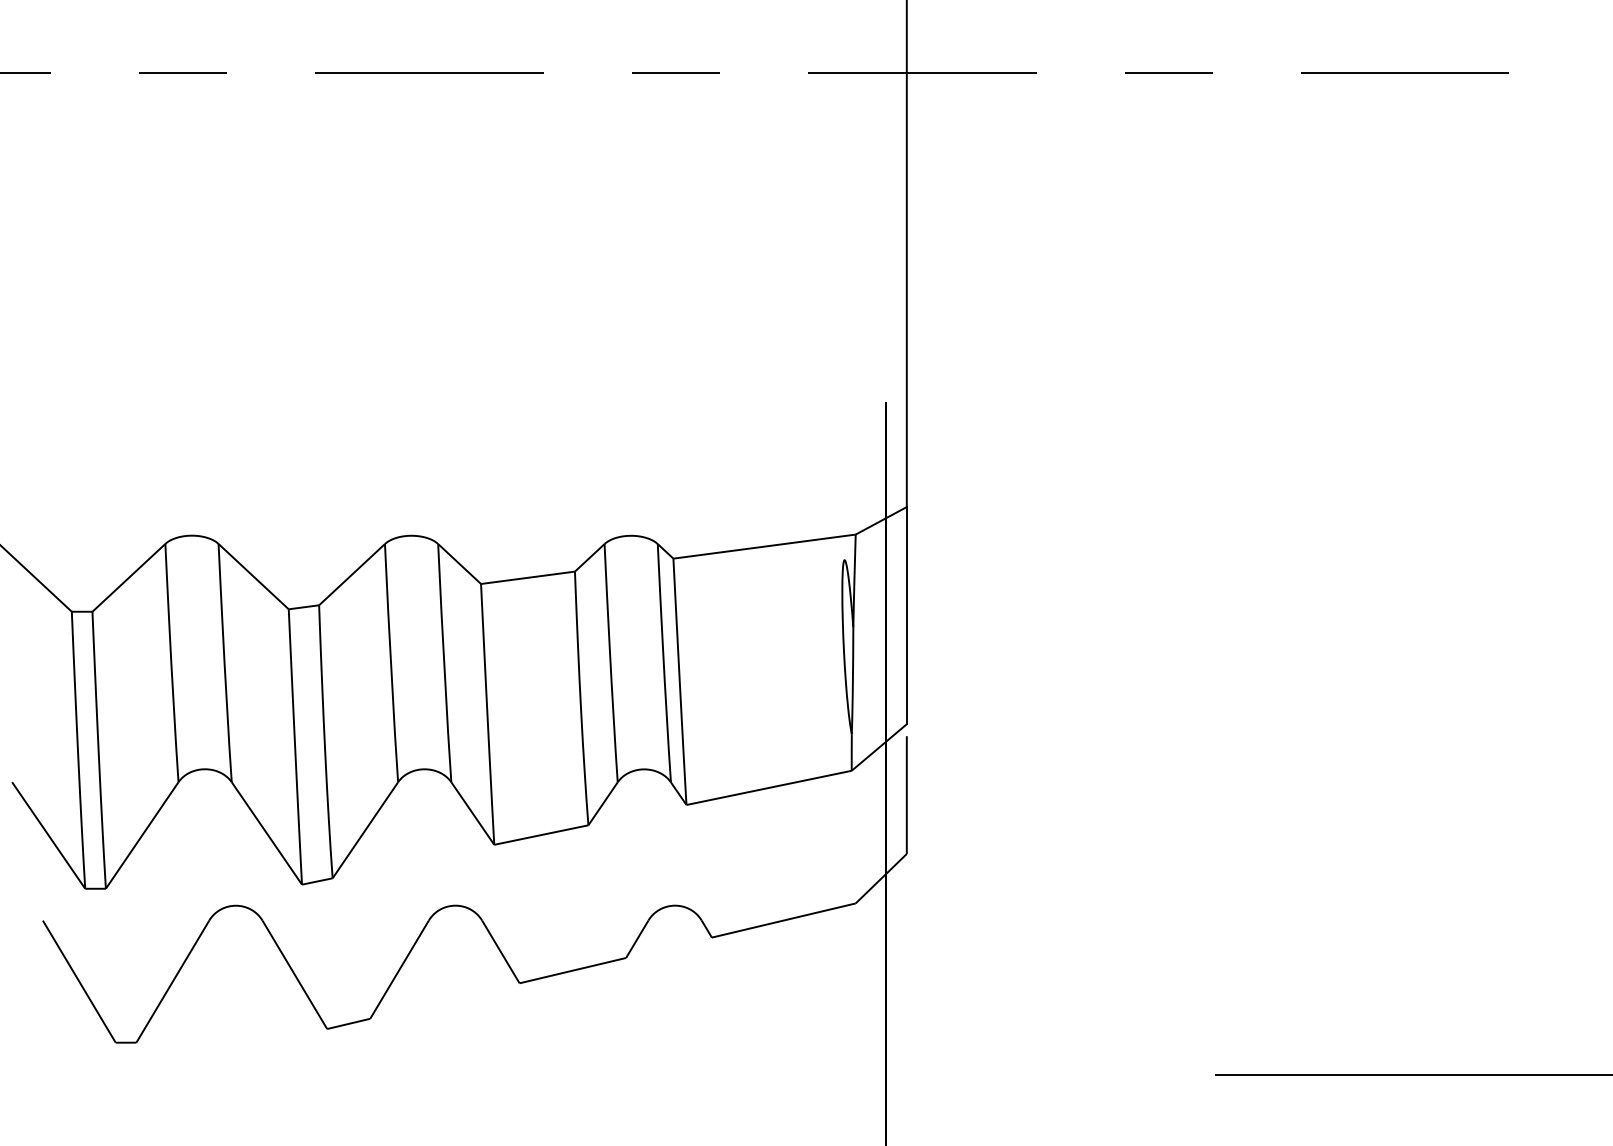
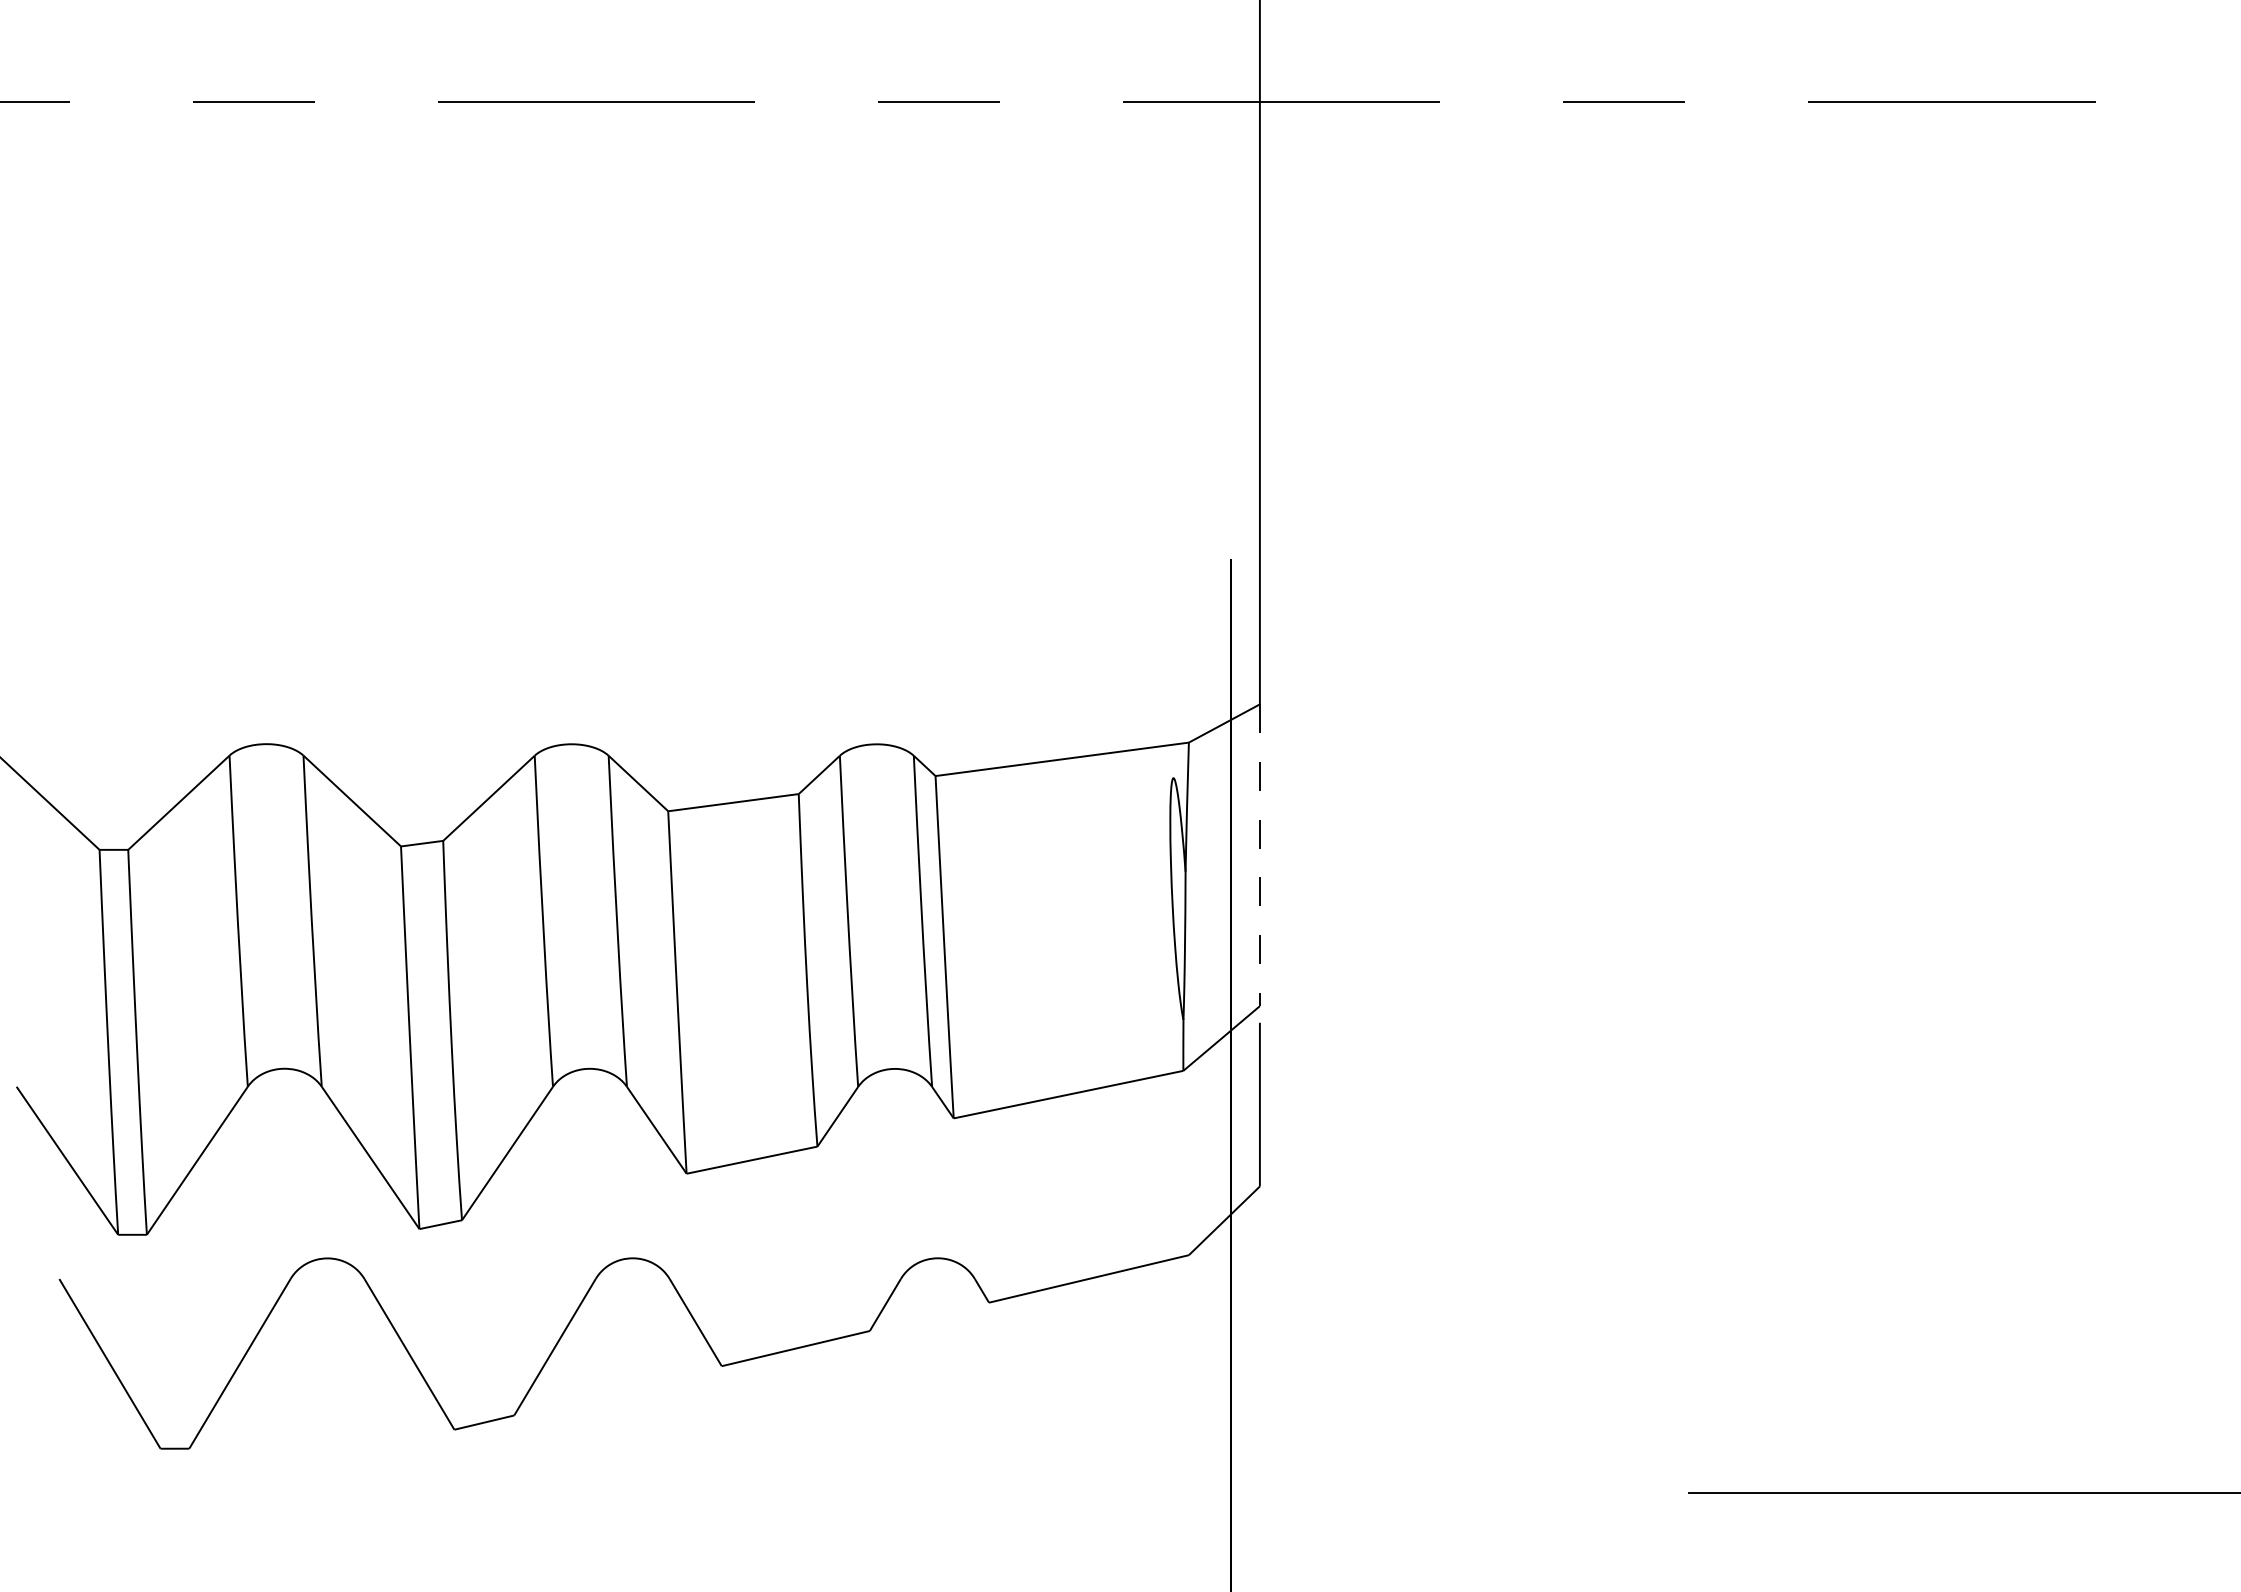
line: (906, 615) -> (1259, 855), solid -> dashed

